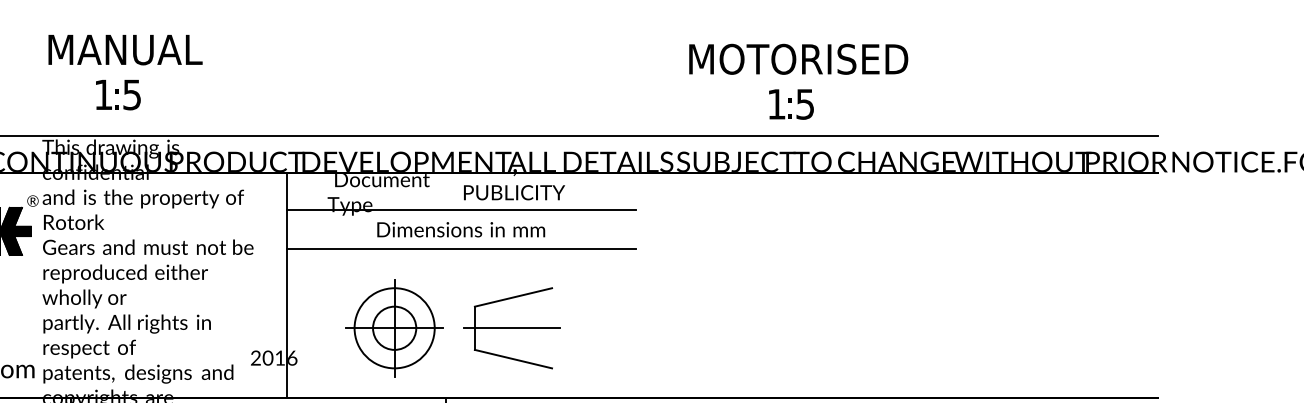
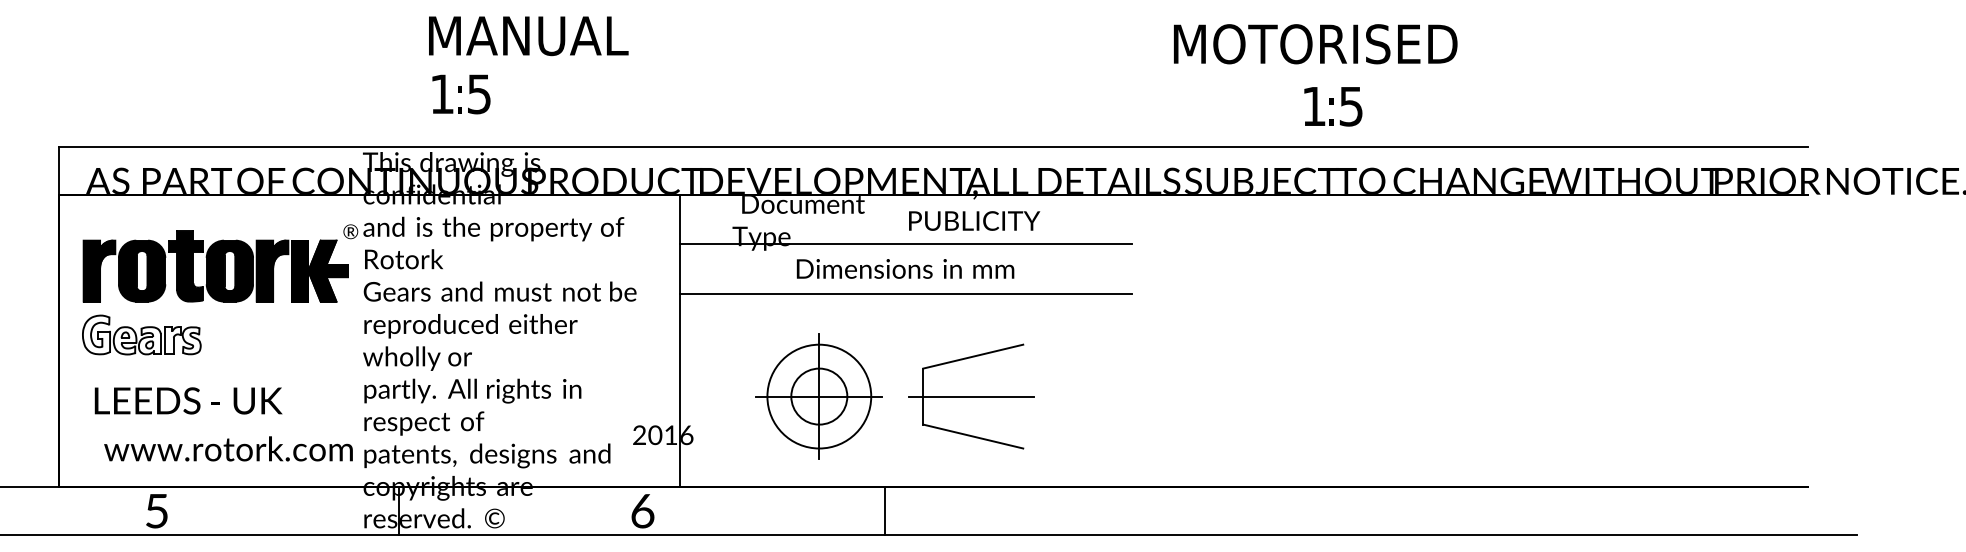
text: (125, 50) -> (528, 36), moved
text: (798, 59) -> (1315, 44), moved

